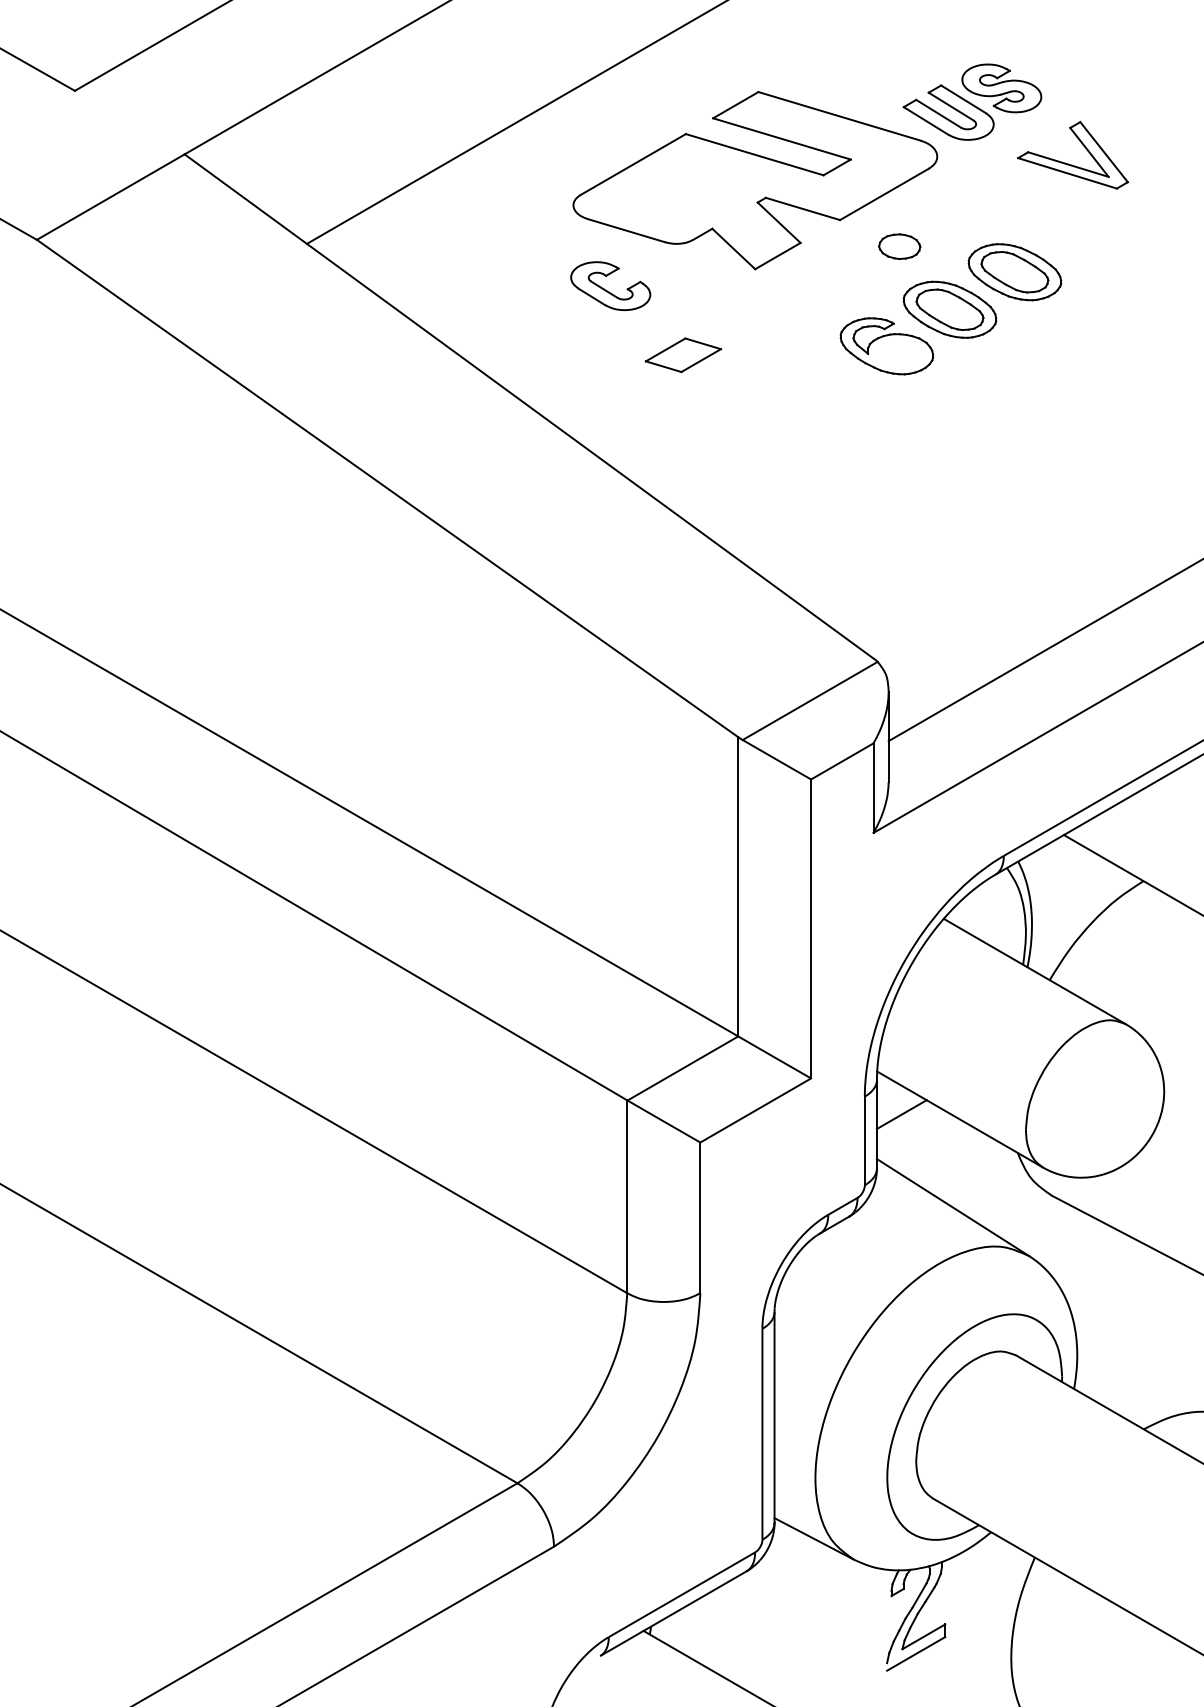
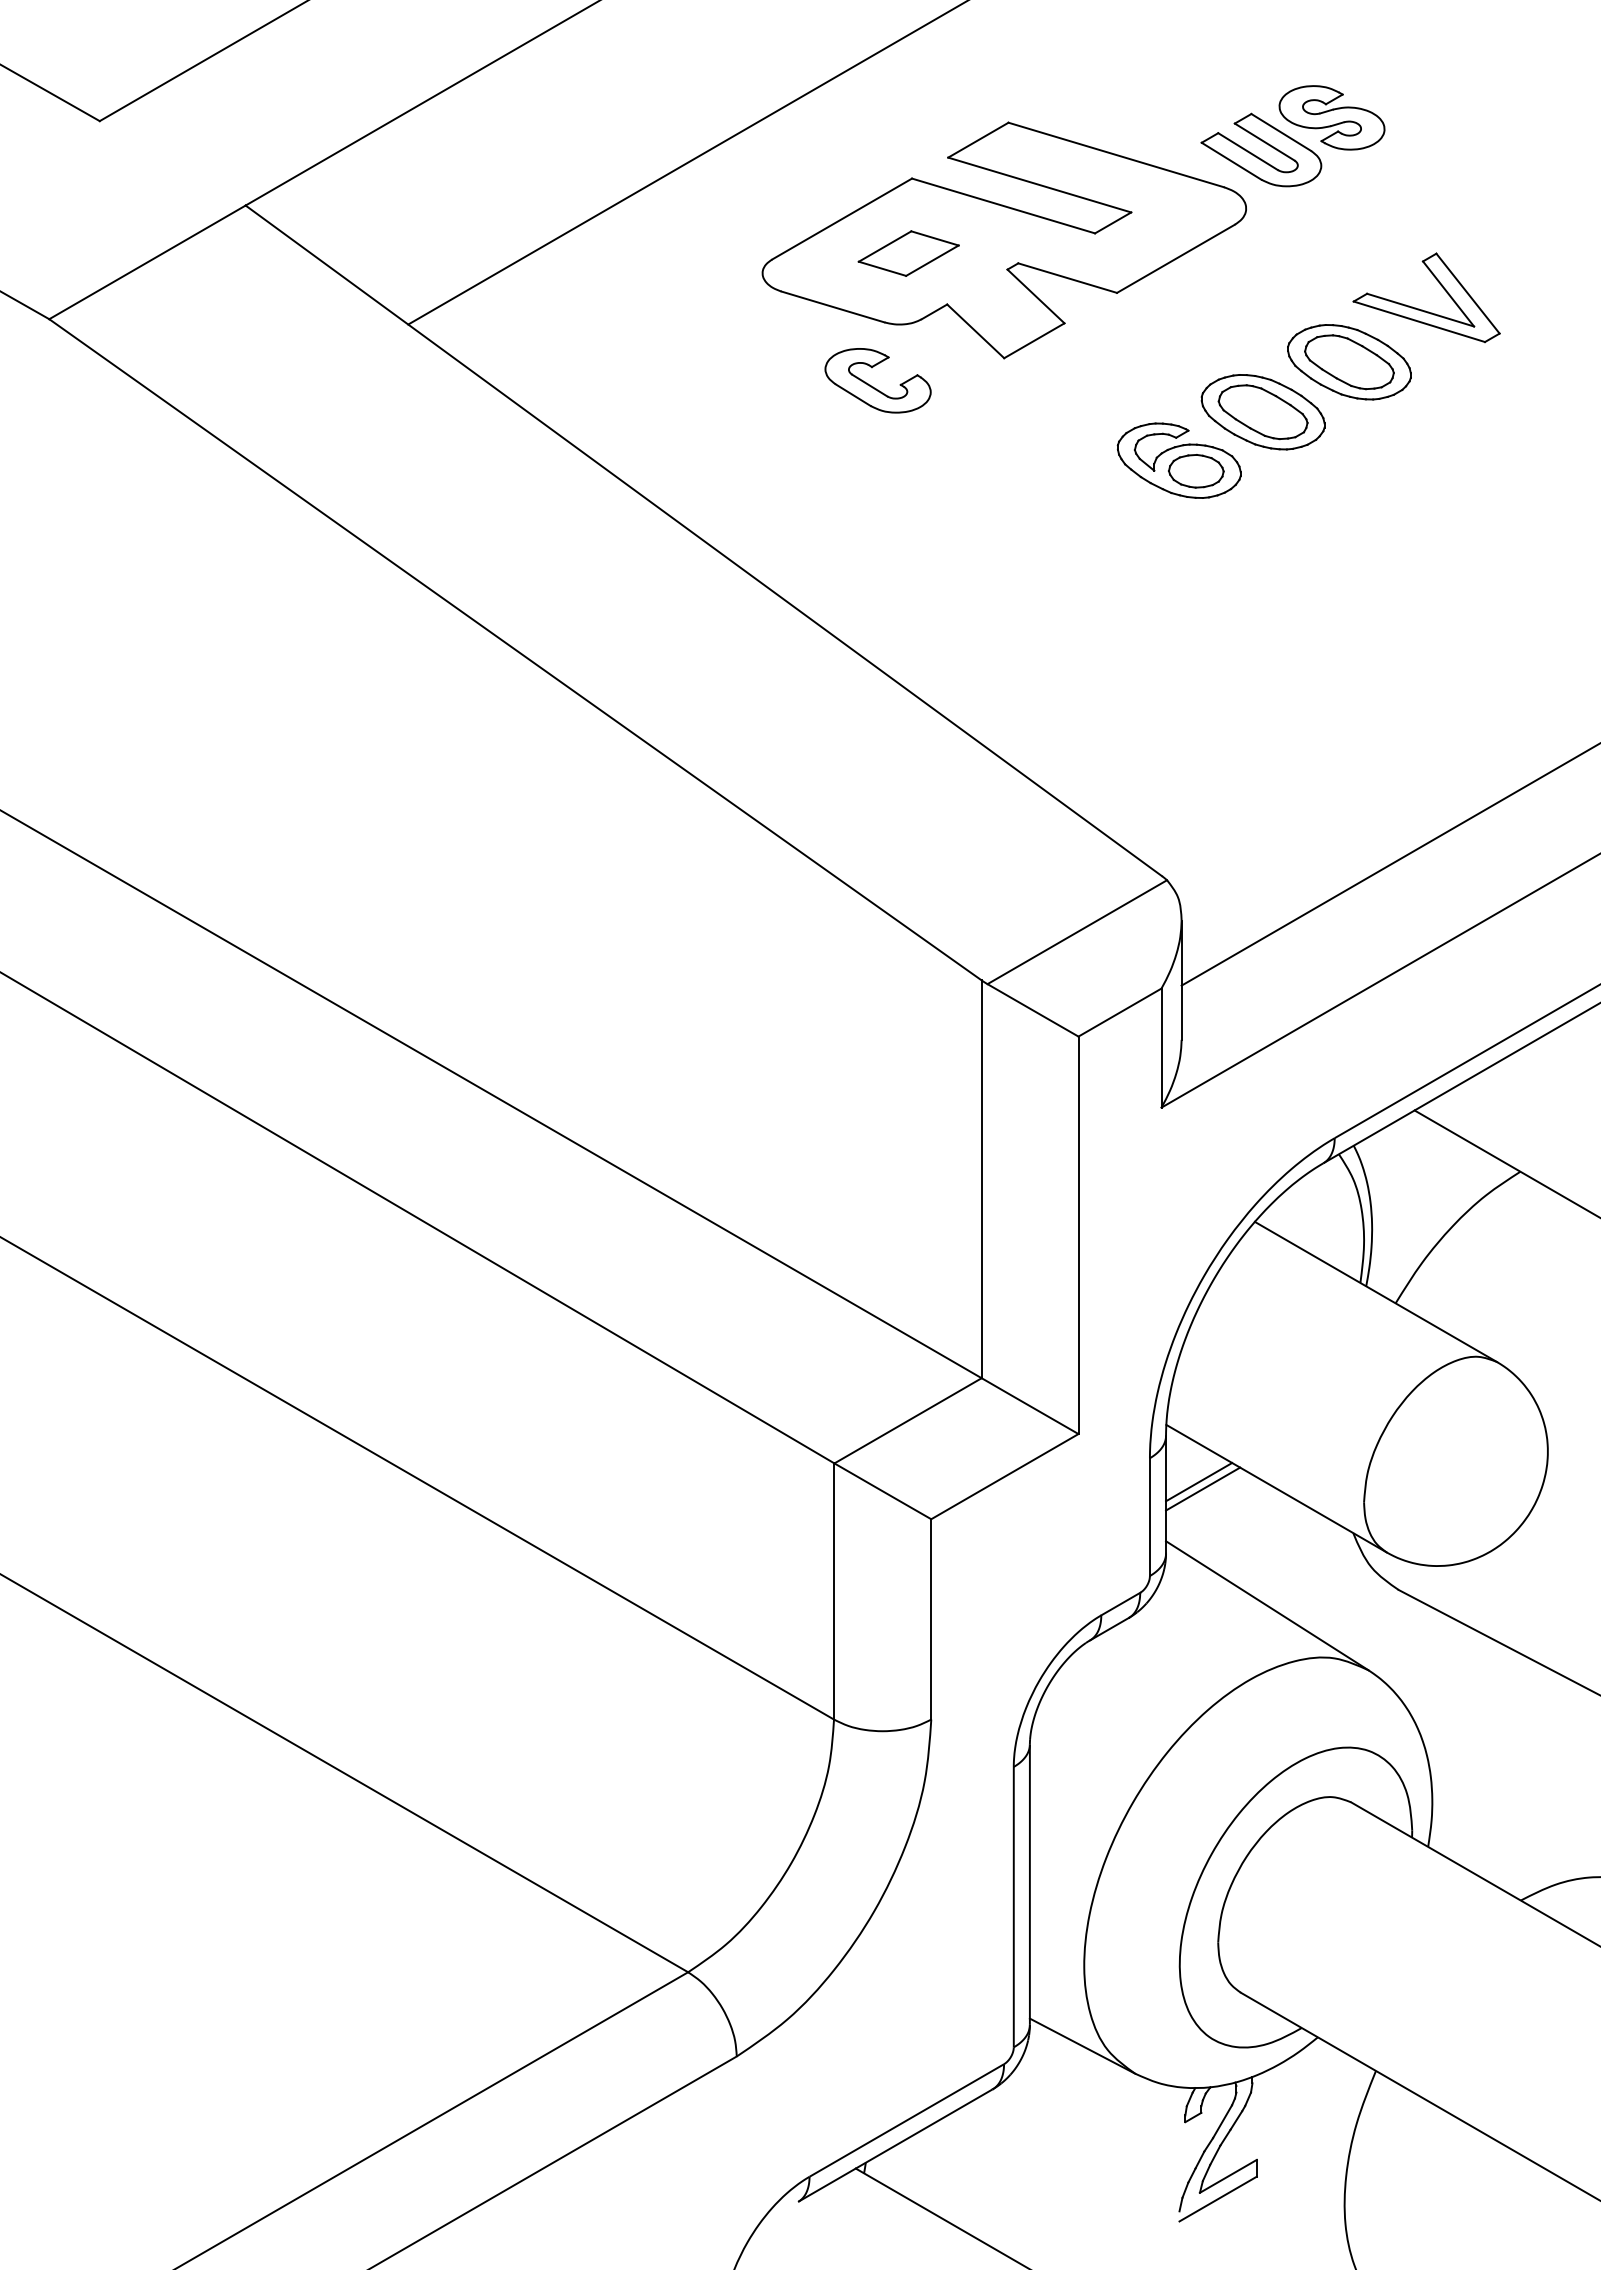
part: (1069, 164) -> (1422, 309), moved
part: (899, 246) -> (1196, 471), moved
part: (607, 290) -> (873, 386), moved
part: (683, 355) -> (908, 253), moved
line: (905, 1119) -> (1203, 1488), added

